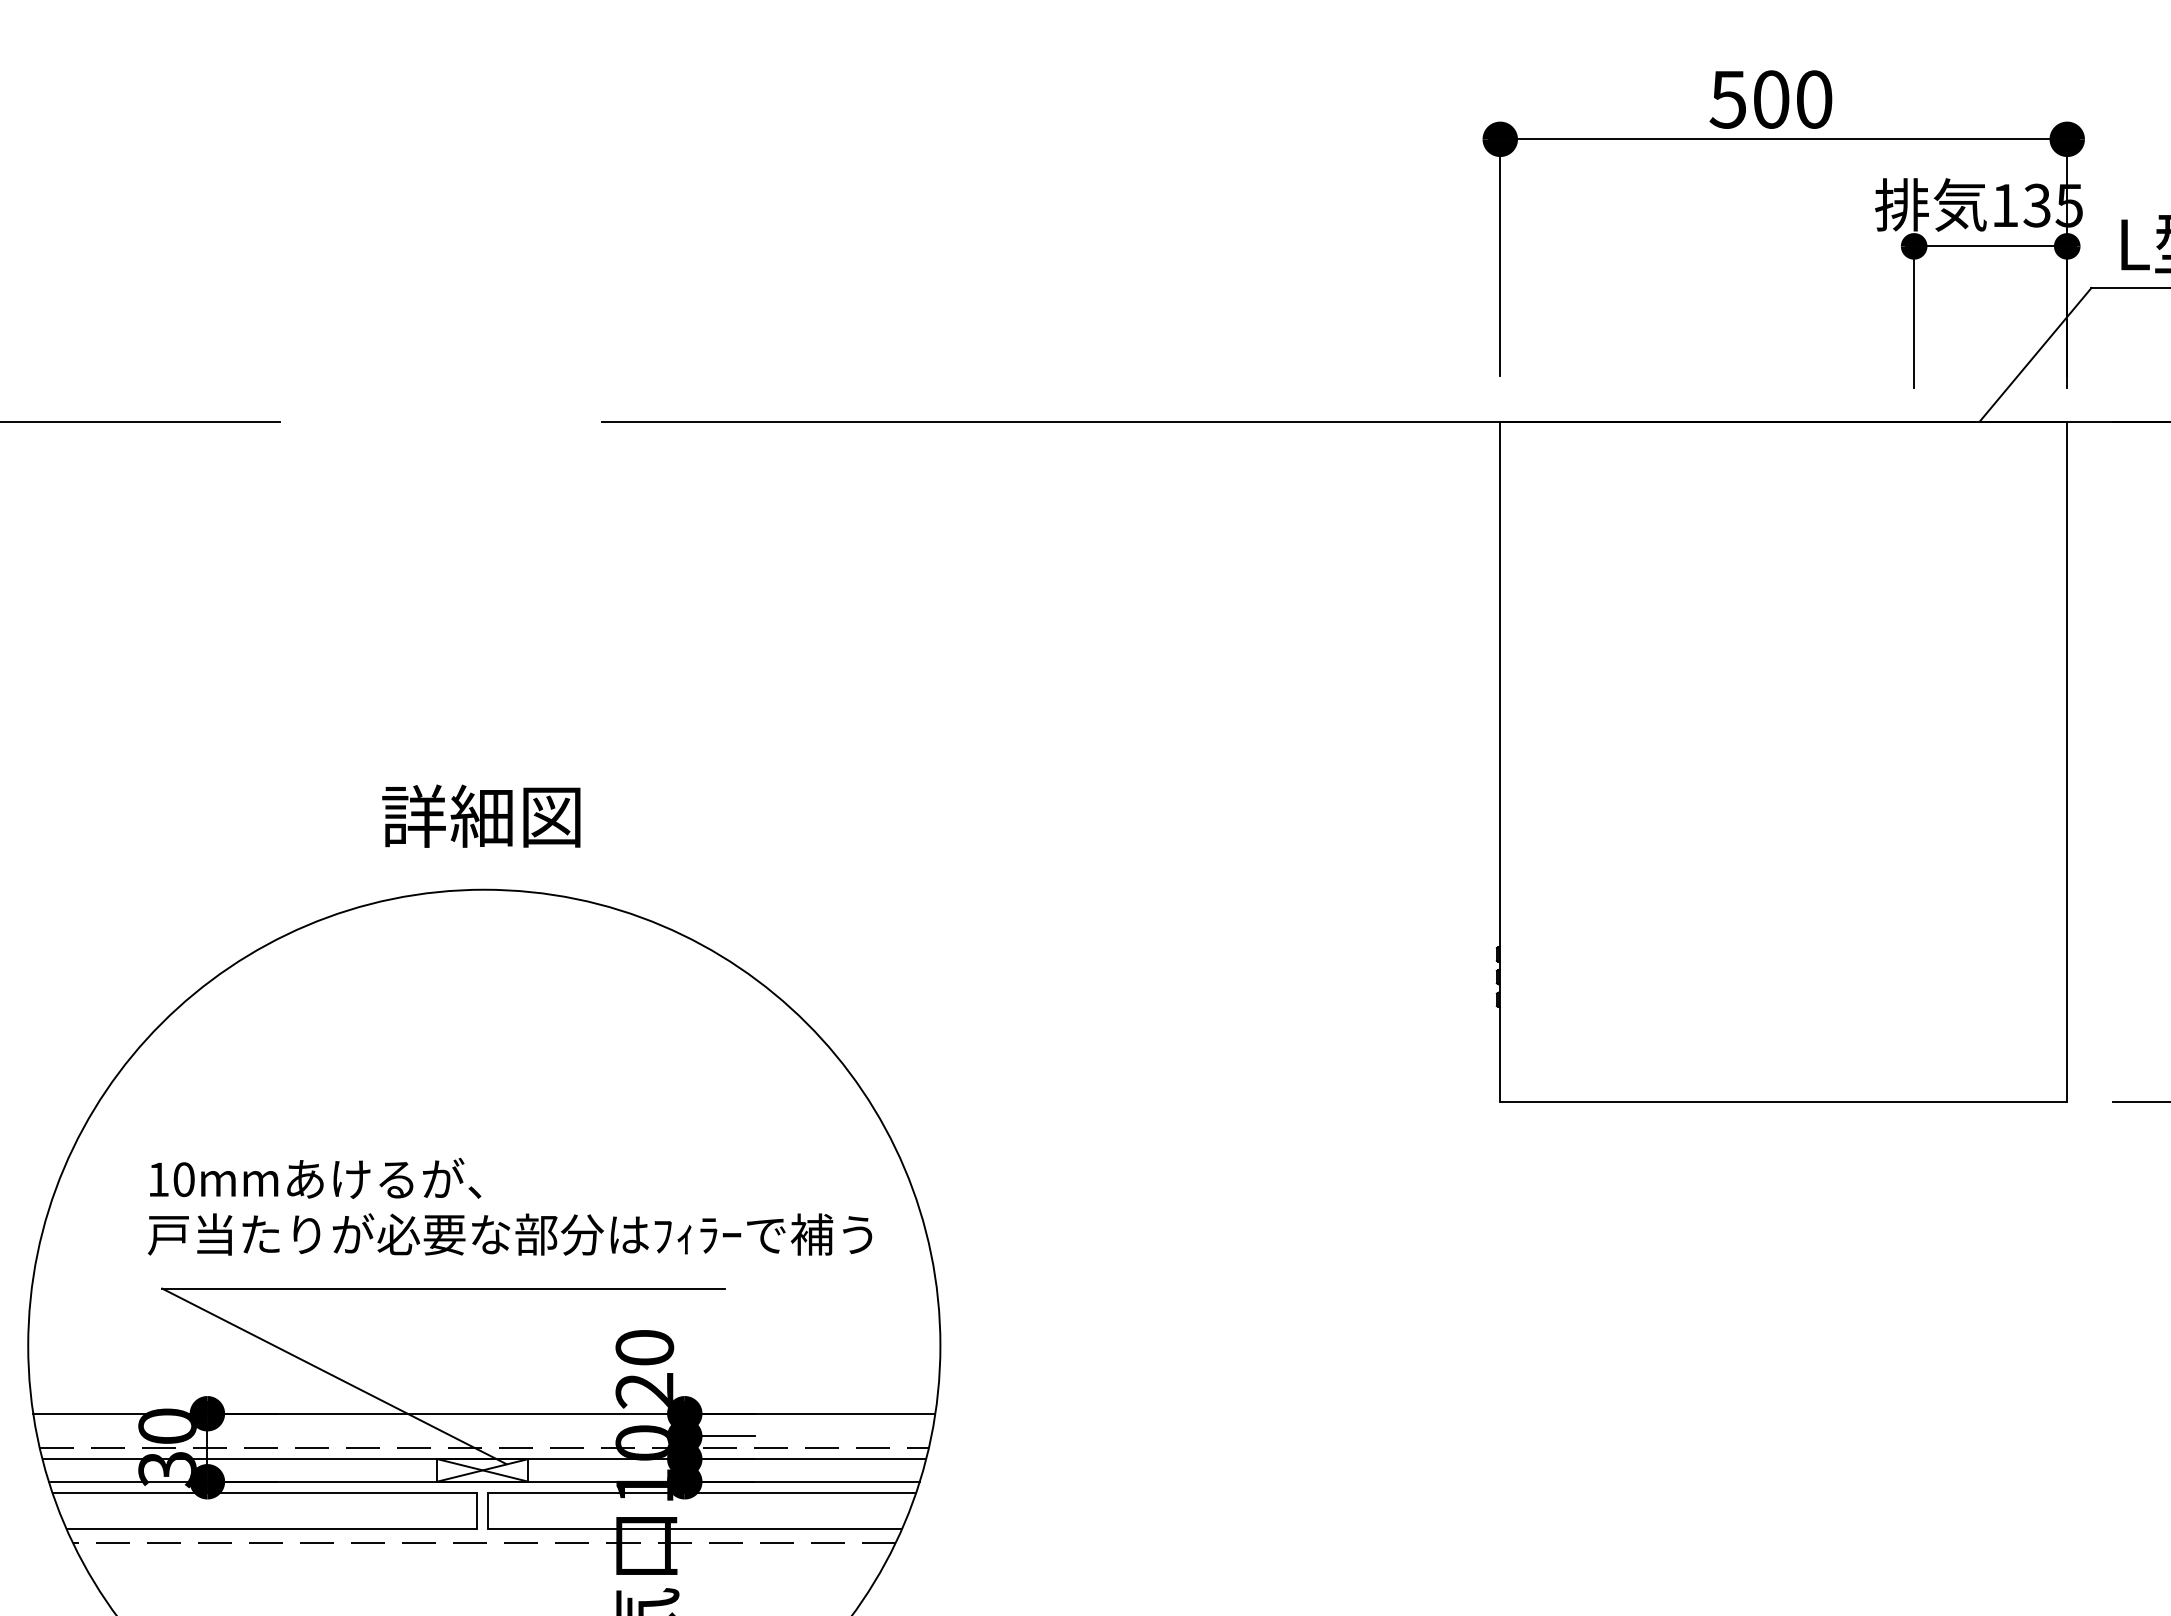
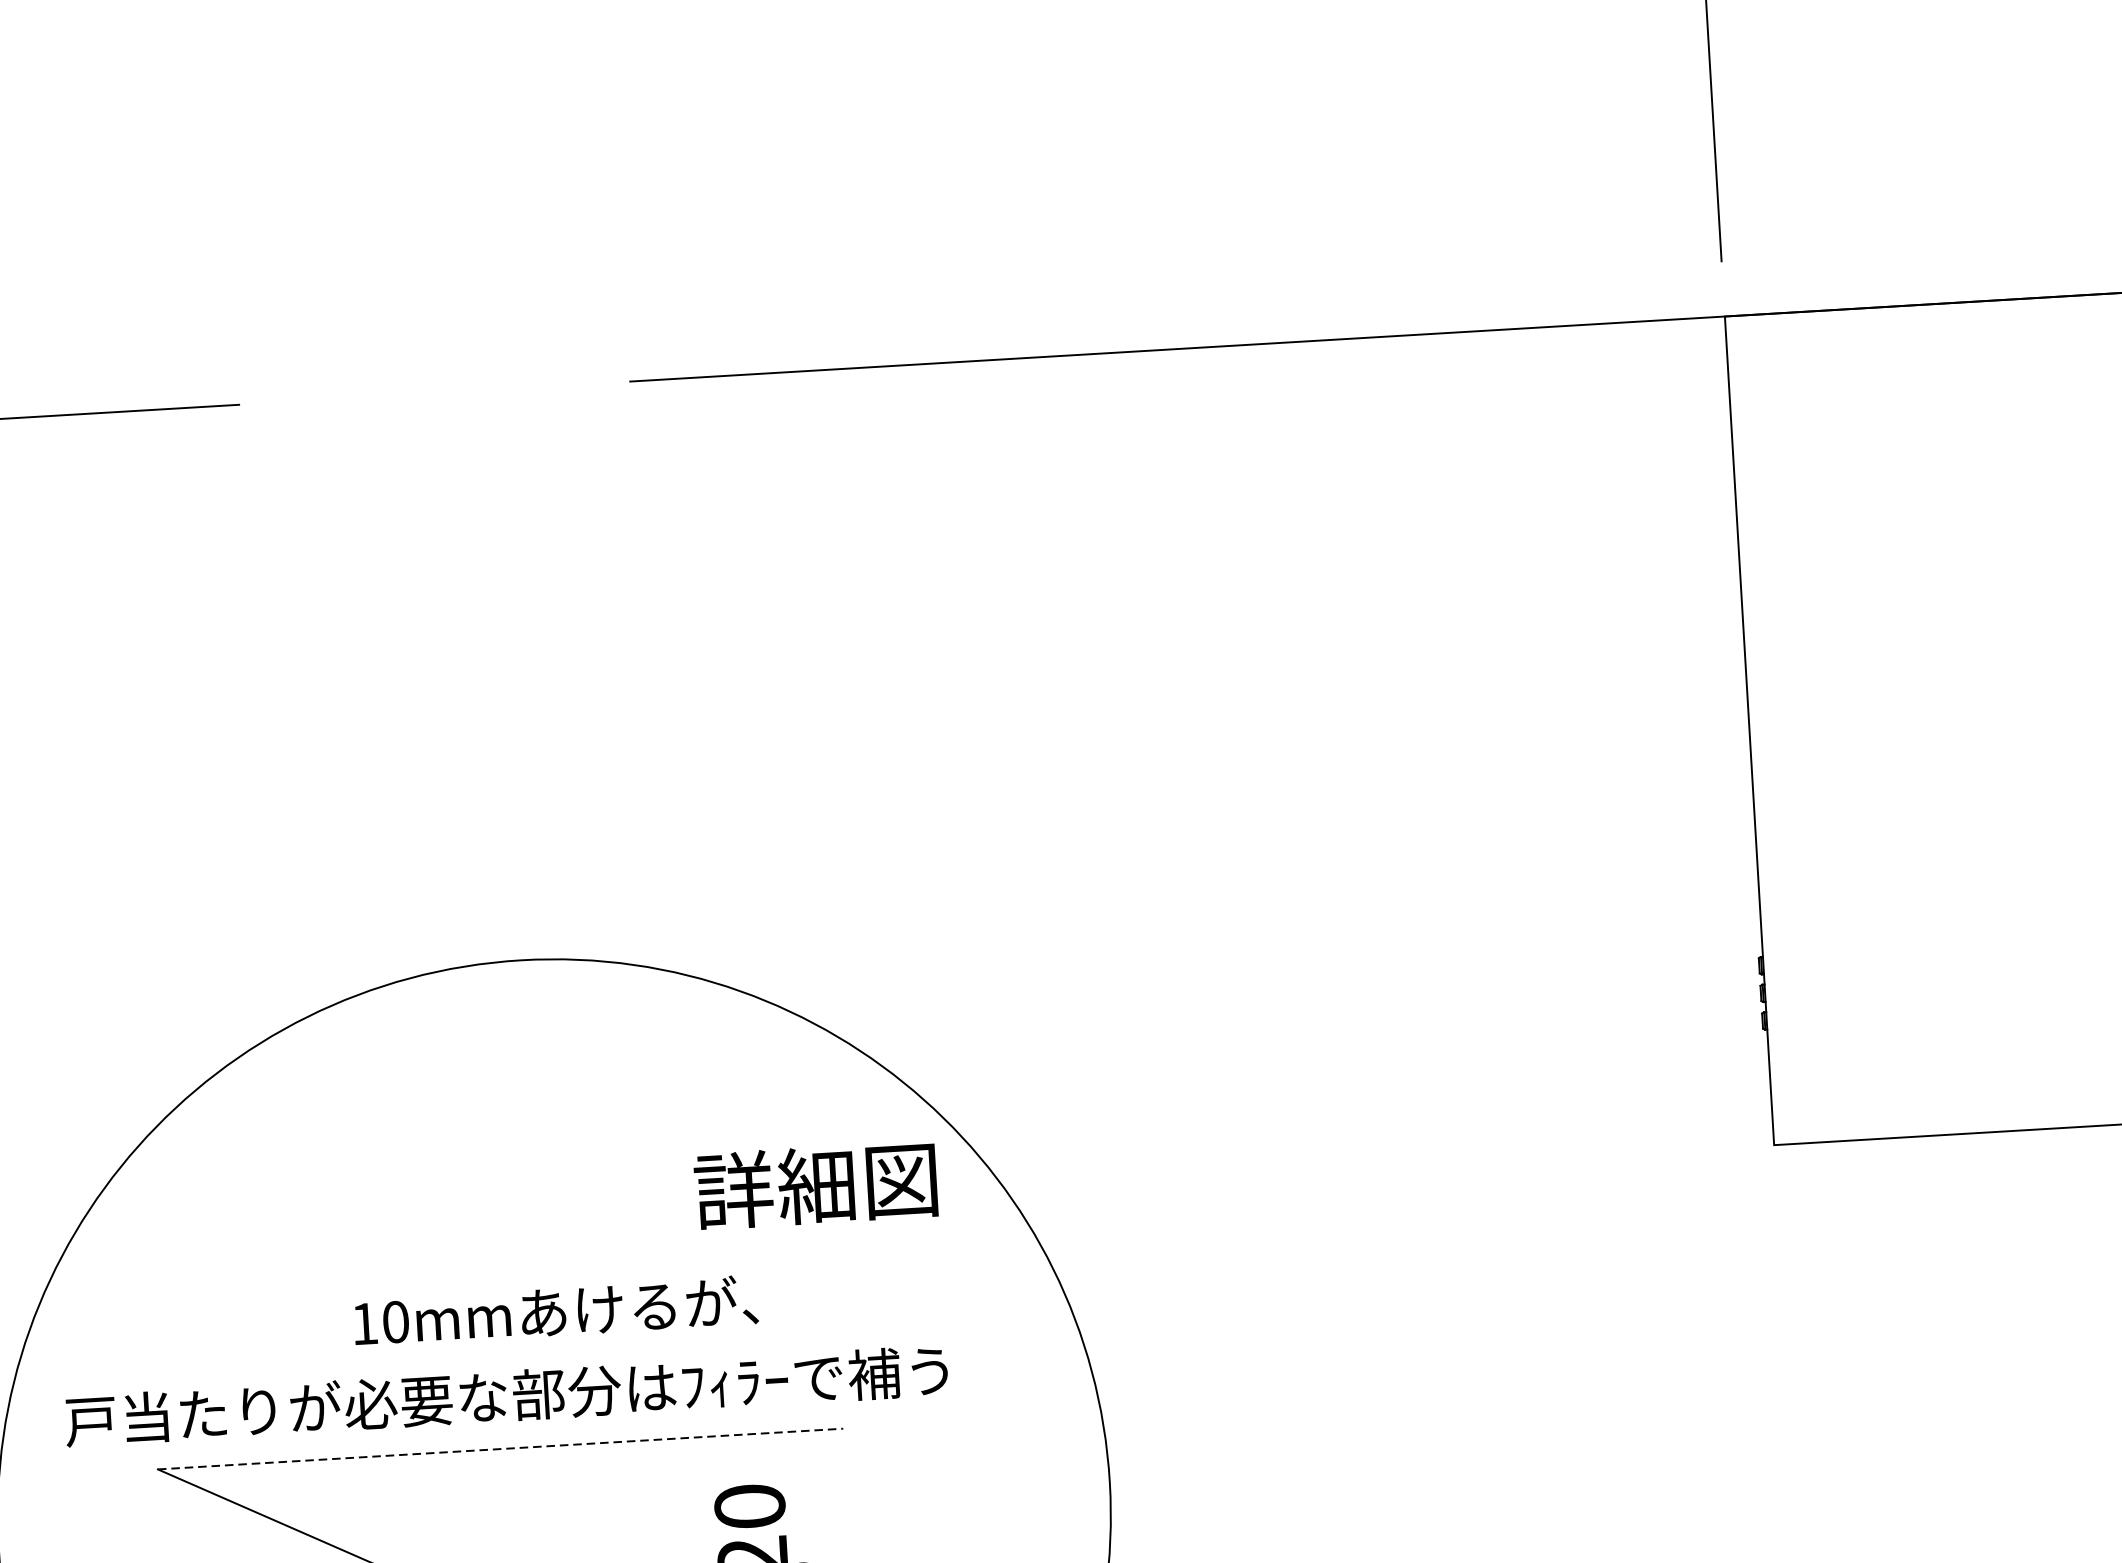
text: (481, 815) -> (815, 1184), moved
text: (315, 1177) -> (555, 1309), moved
text: (509, 1234) -> (505, 1396), moved
line: (444, 1288) -> (501, 1448), solid -> dashed

